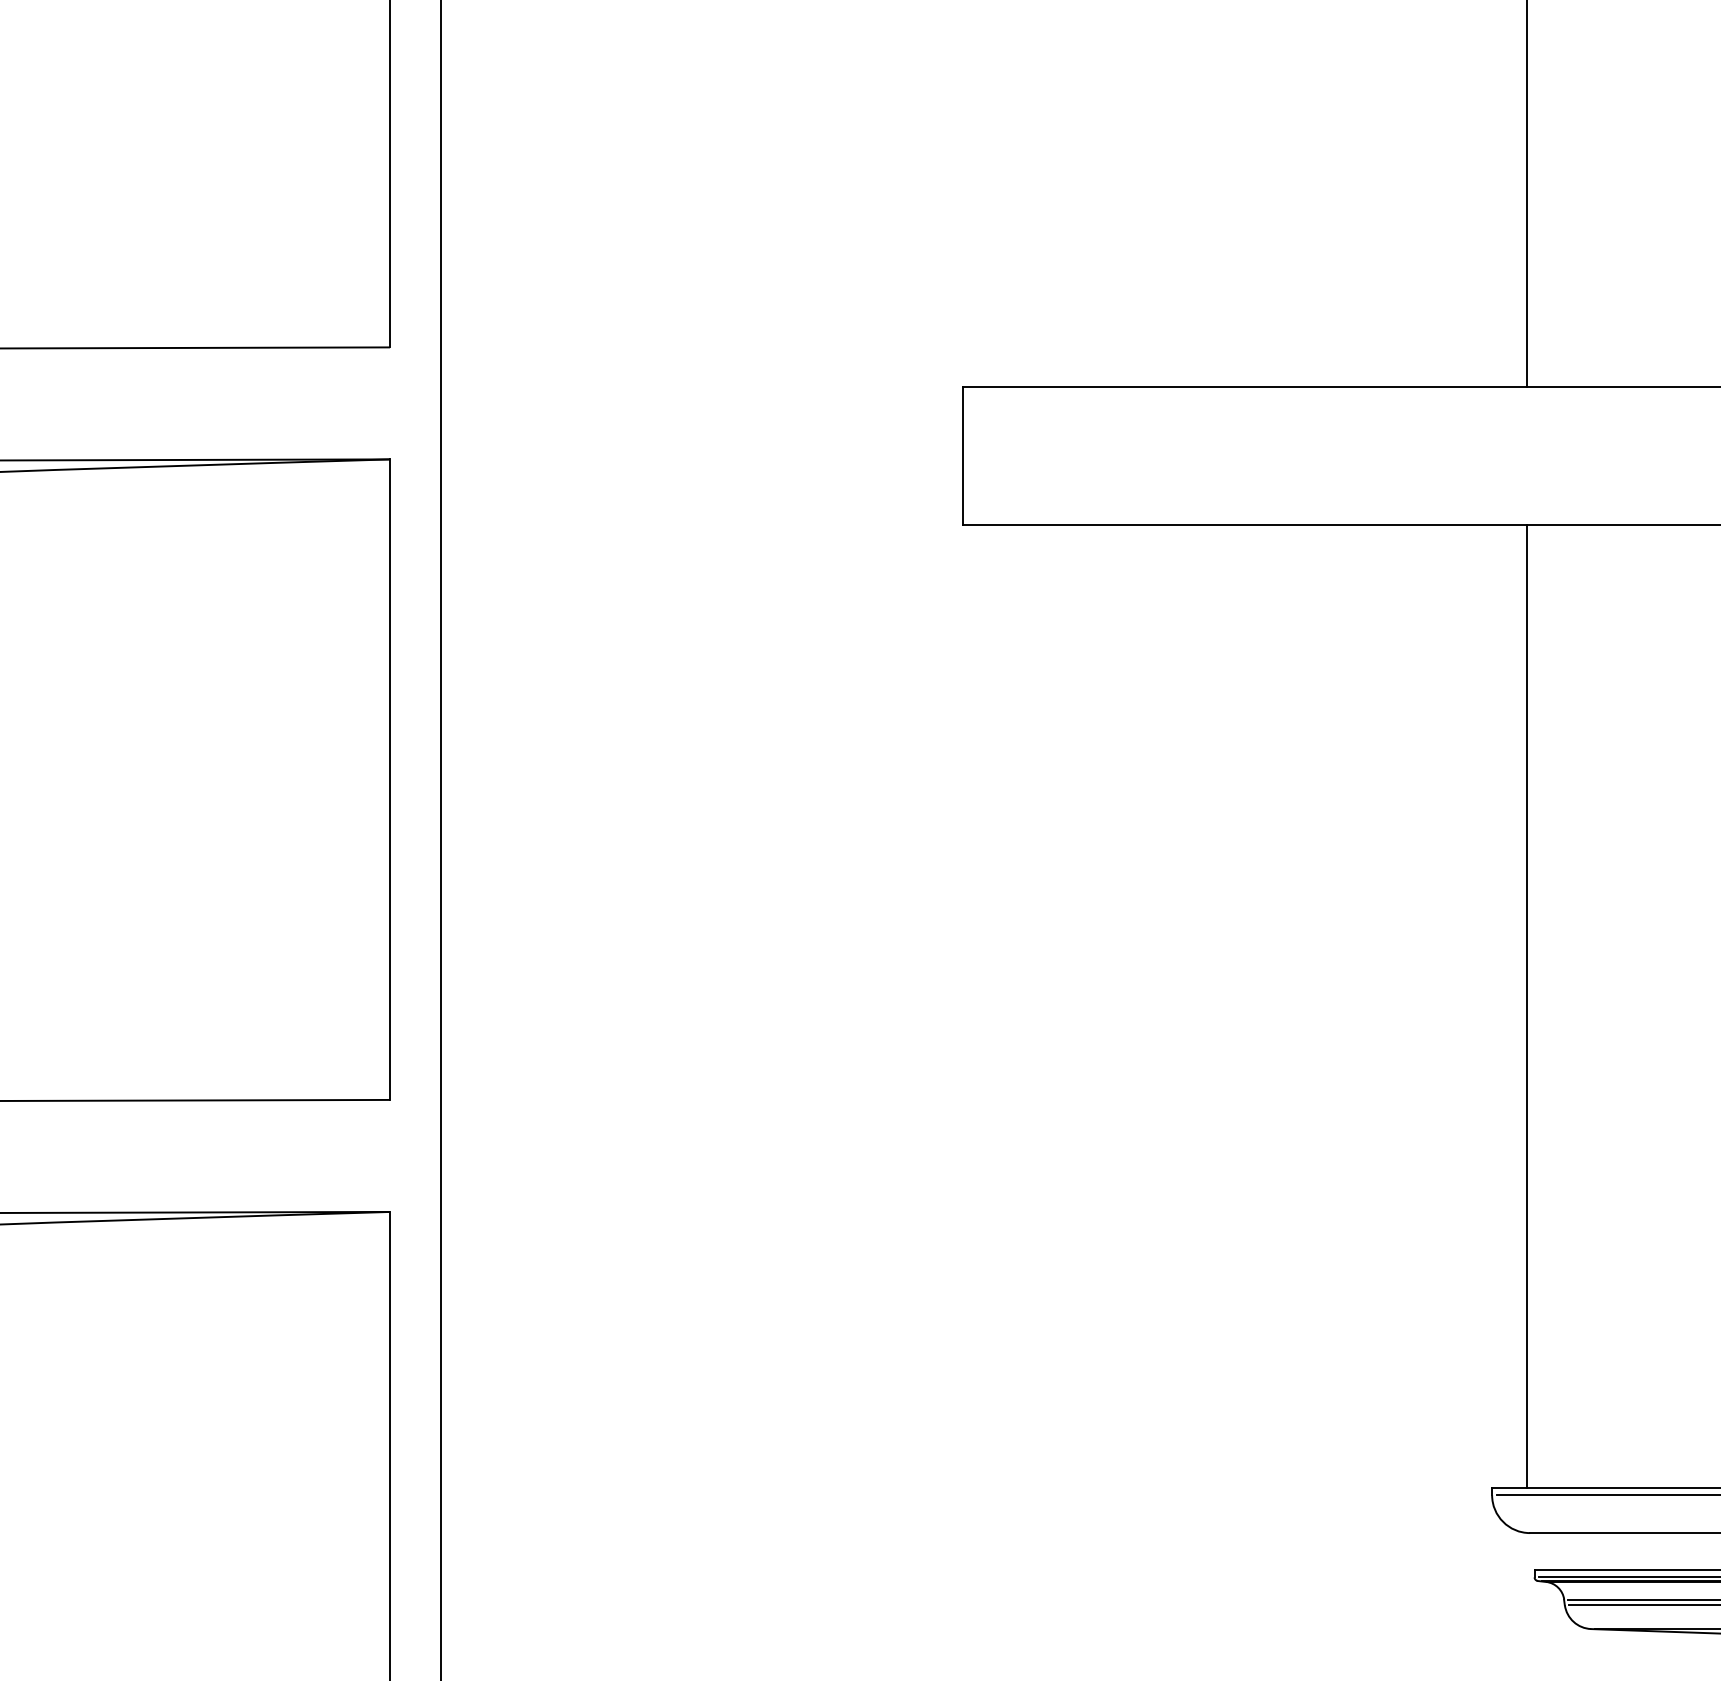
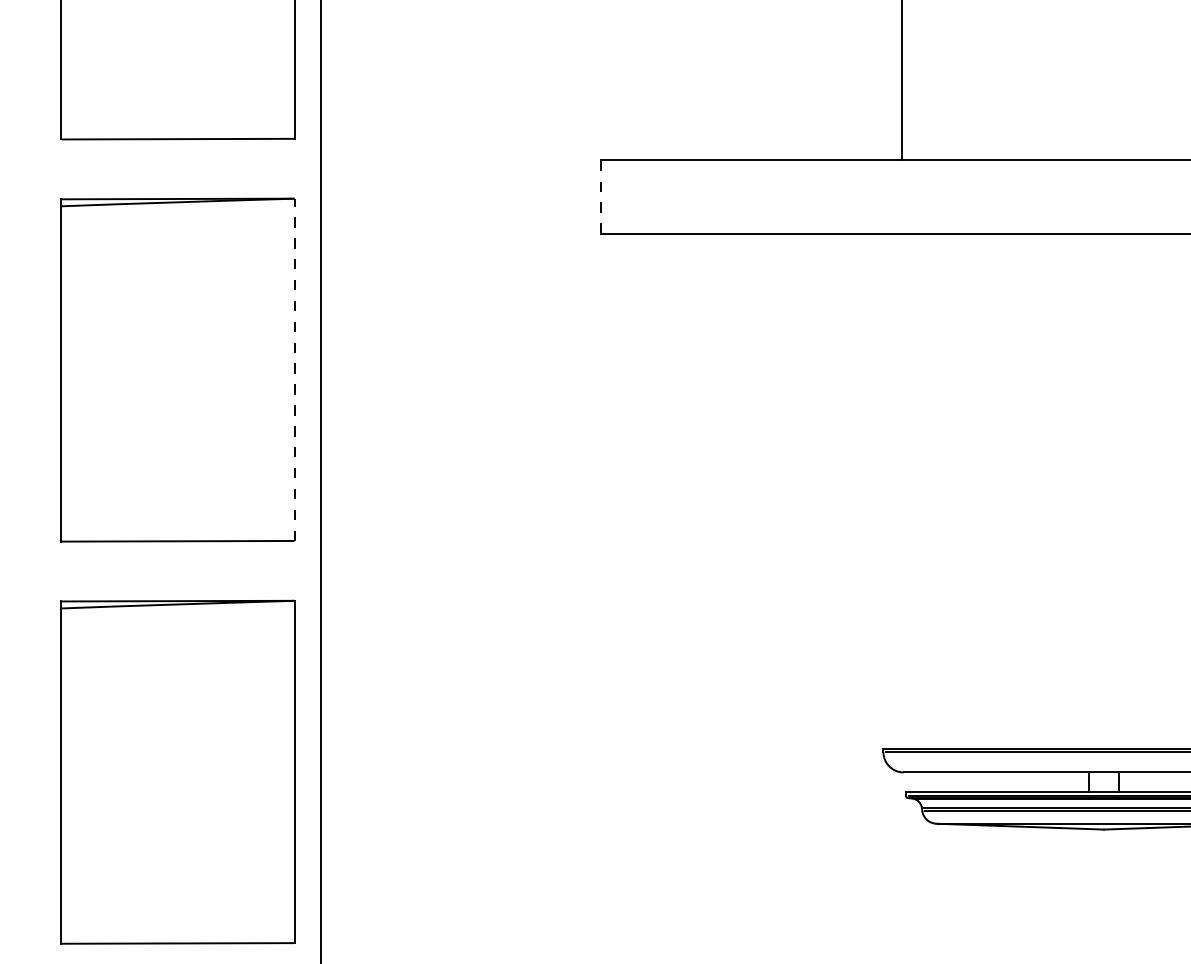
line: (962, 457) -> (600, 197), solid -> dashed
line: (390, 779) -> (294, 369), solid -> dashed
line: (1525, 1005) -> (901, 490), removed

